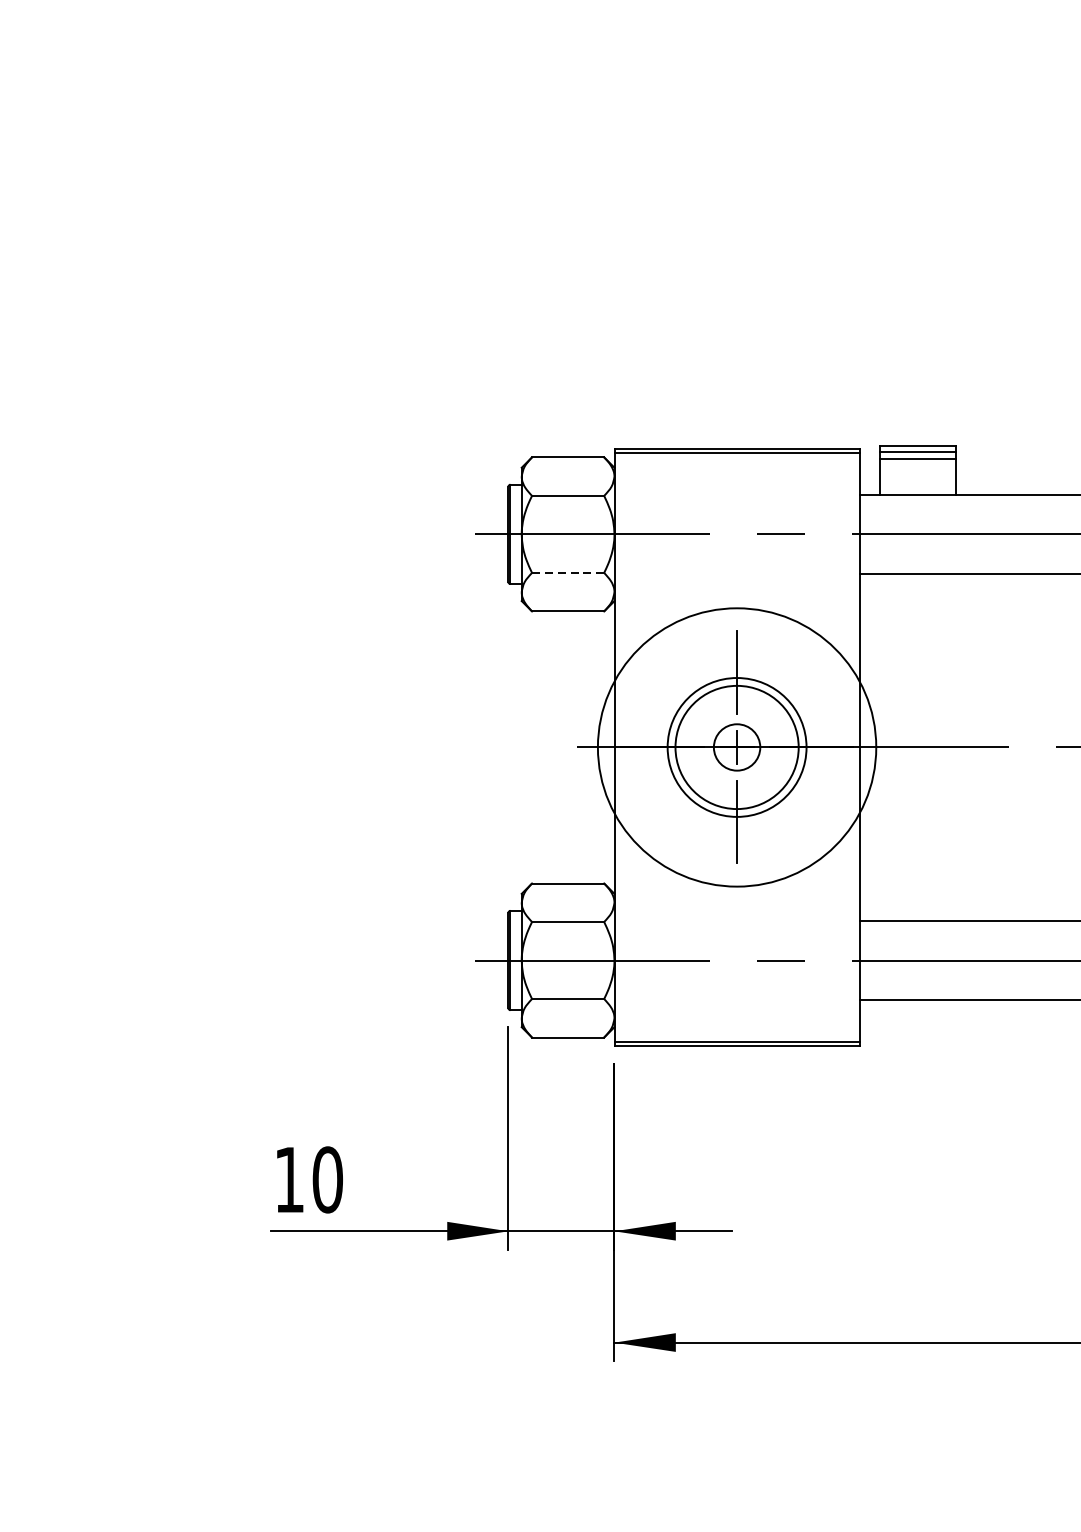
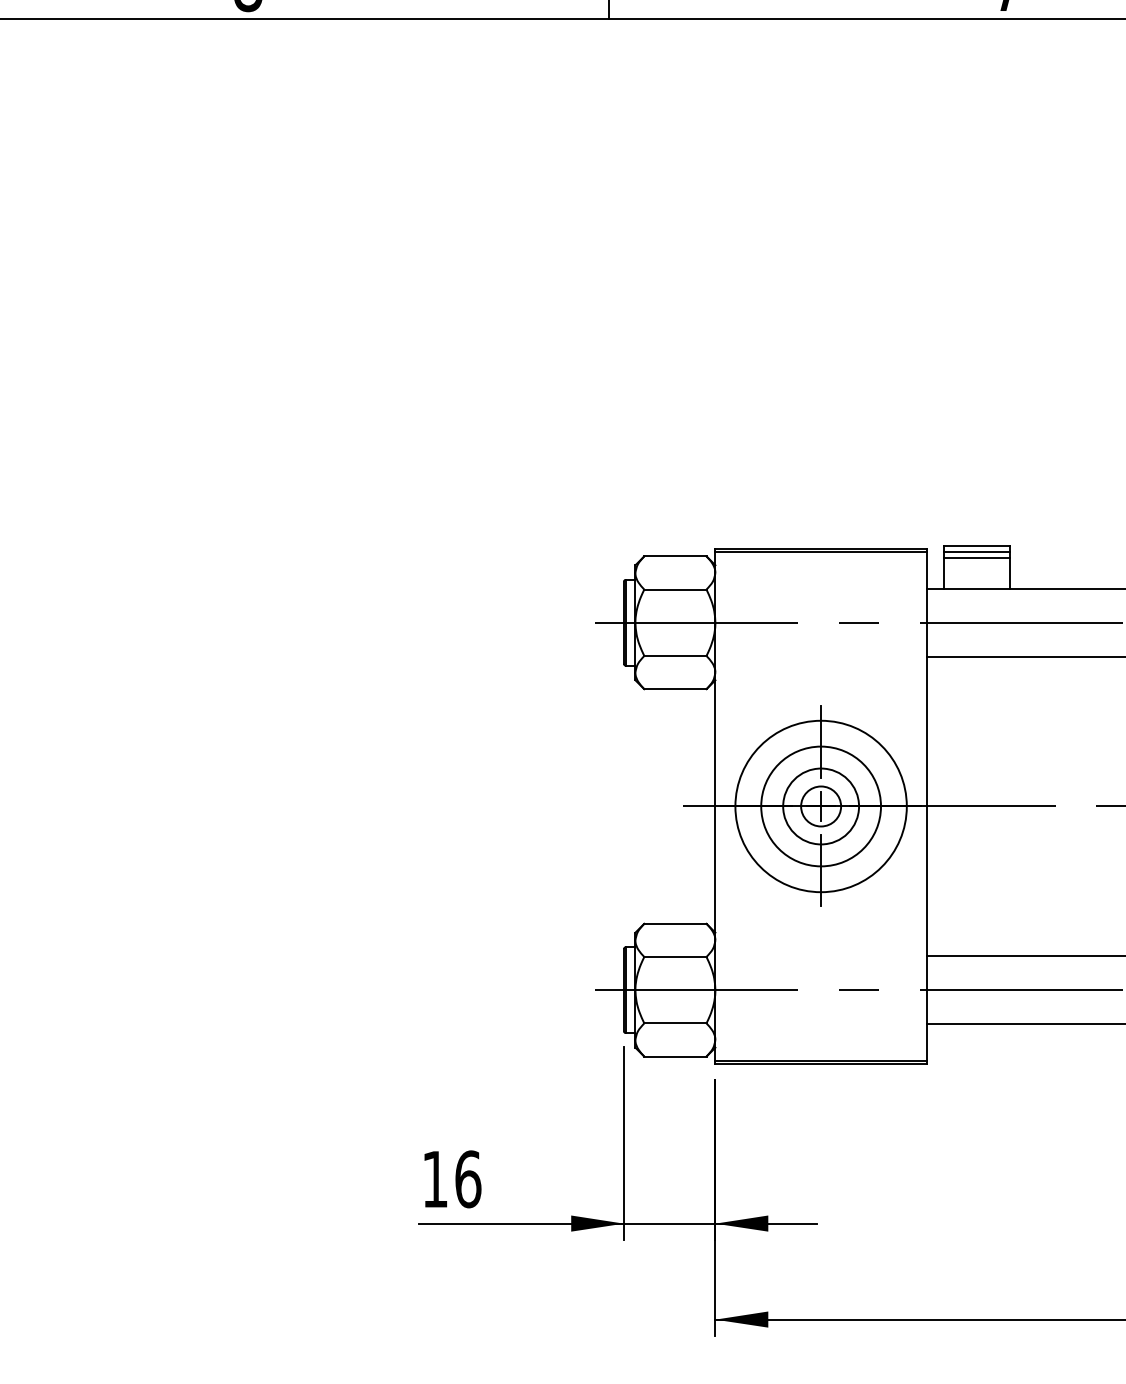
line: (567, 572) -> (674, 655), dashed -> solid
circle: (736, 747) -> (820, 806), size x0.71
circle: (737, 747) -> (821, 806), size x0.71
text: (328, 1180) -> (468, 1179), 10 -> 16

